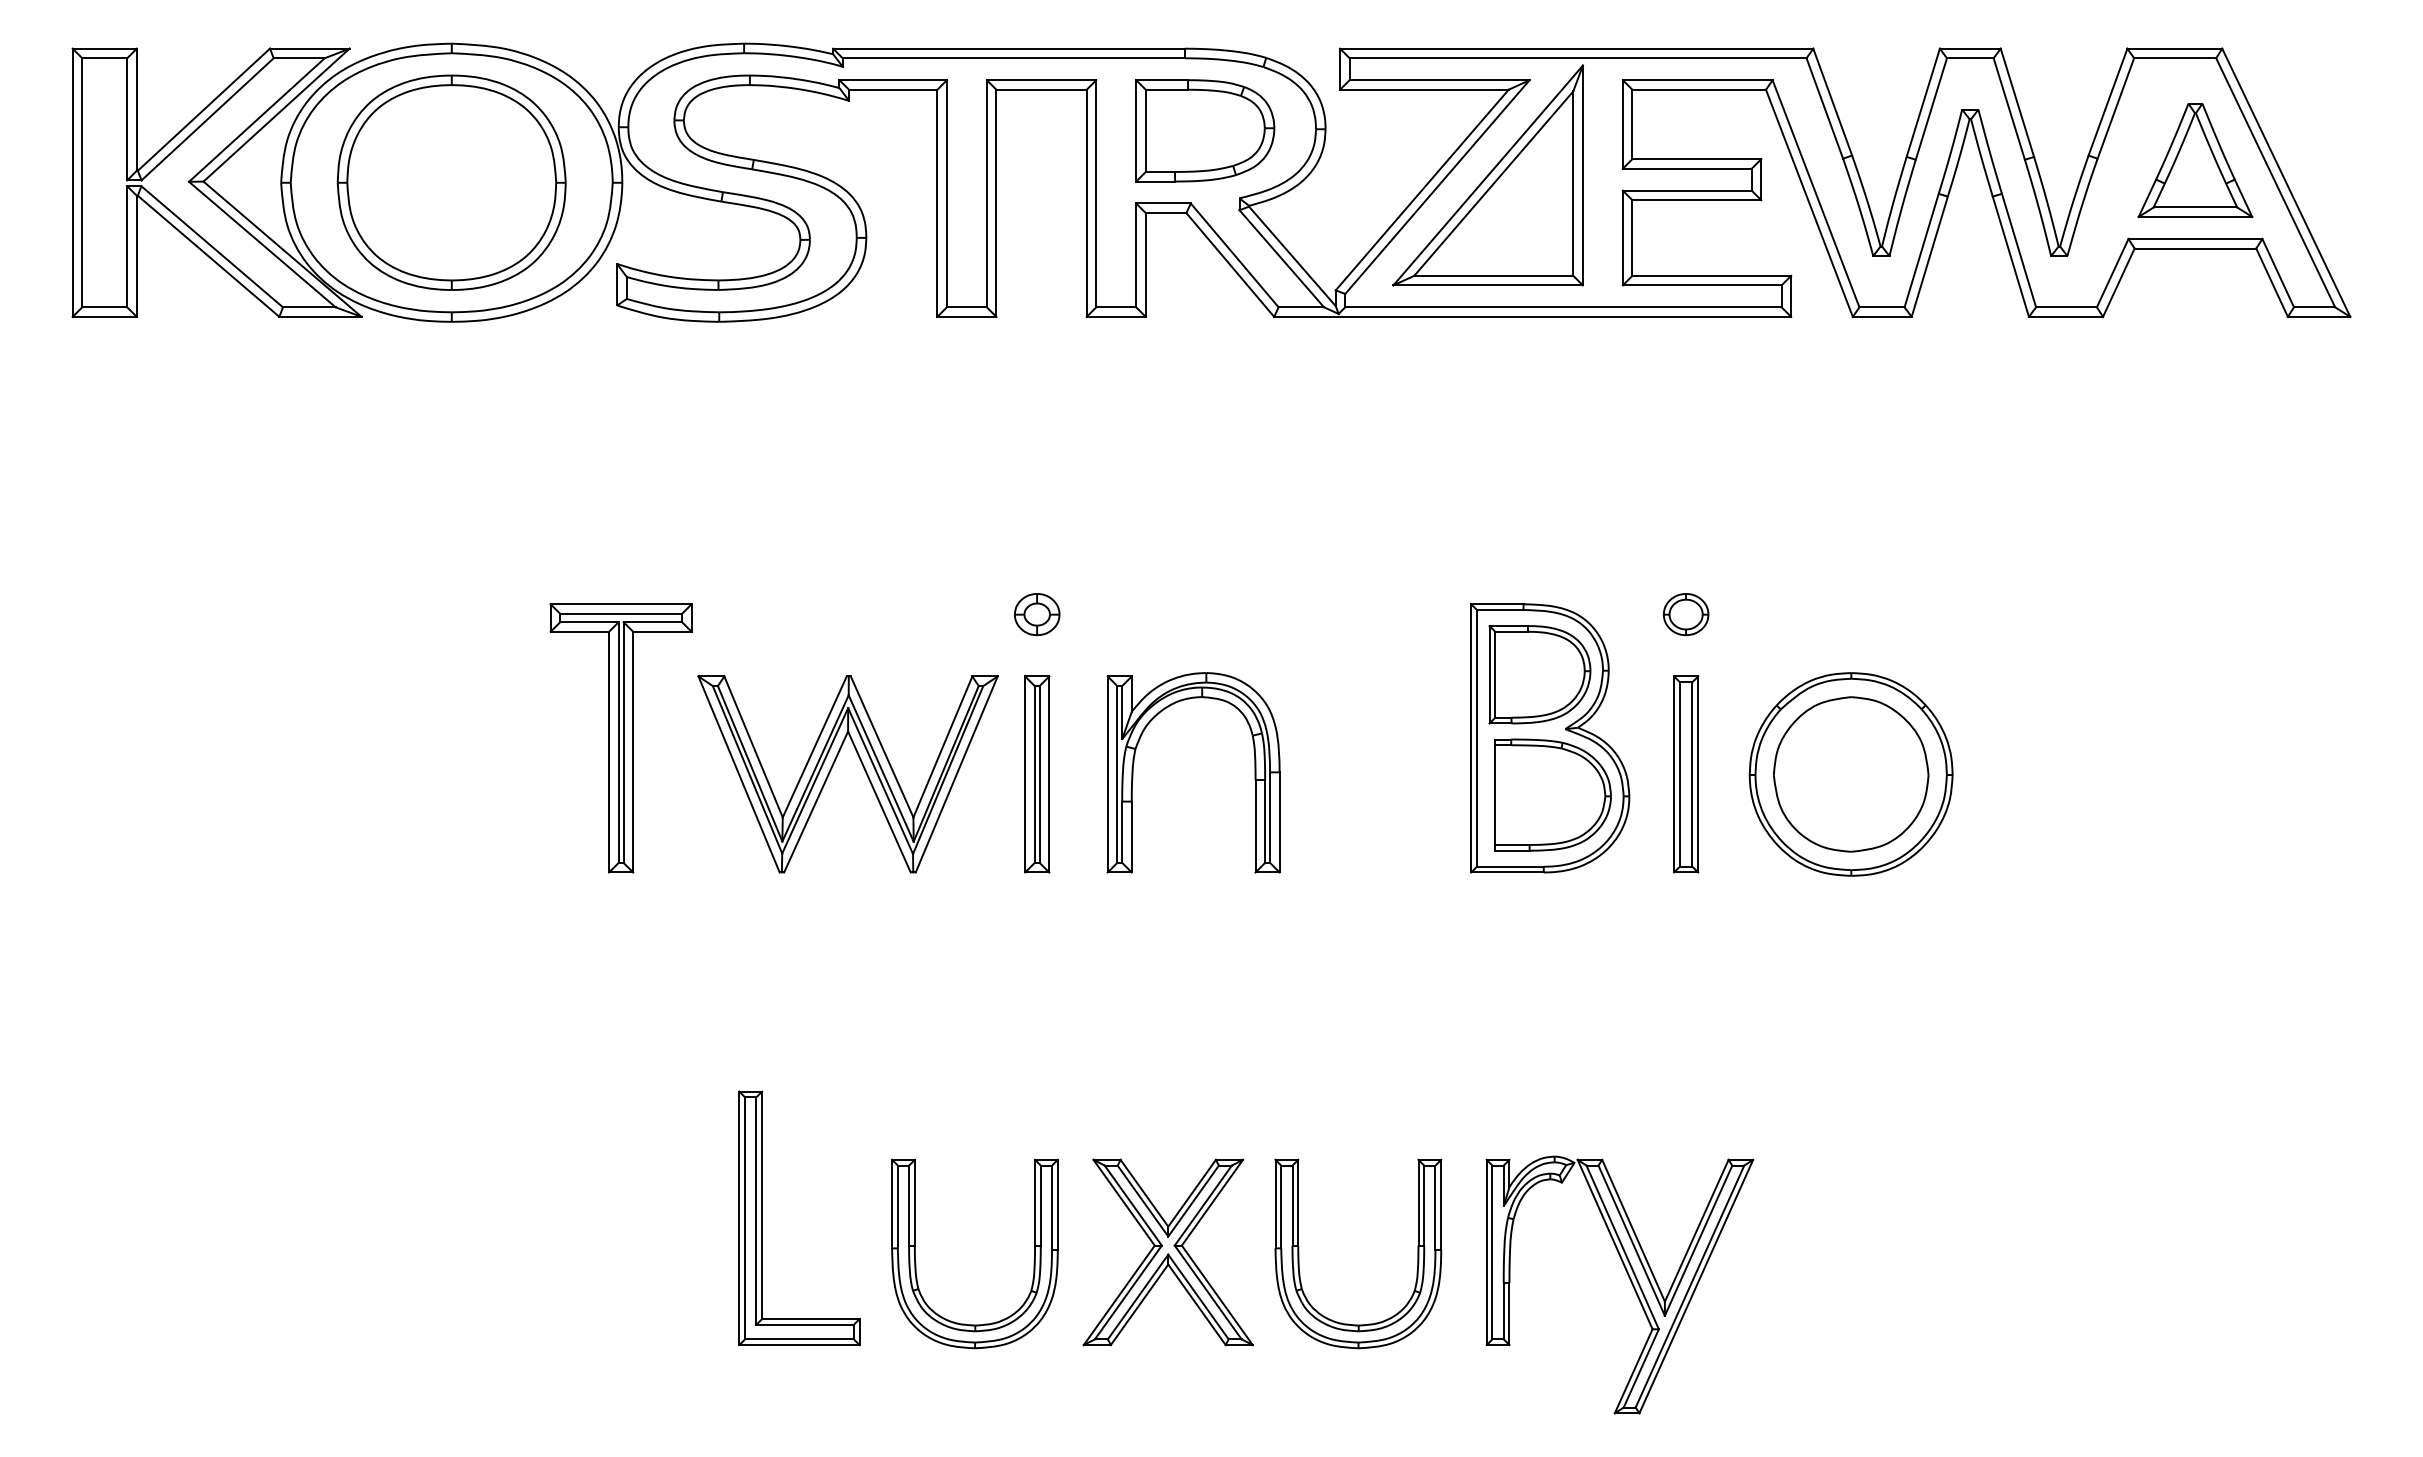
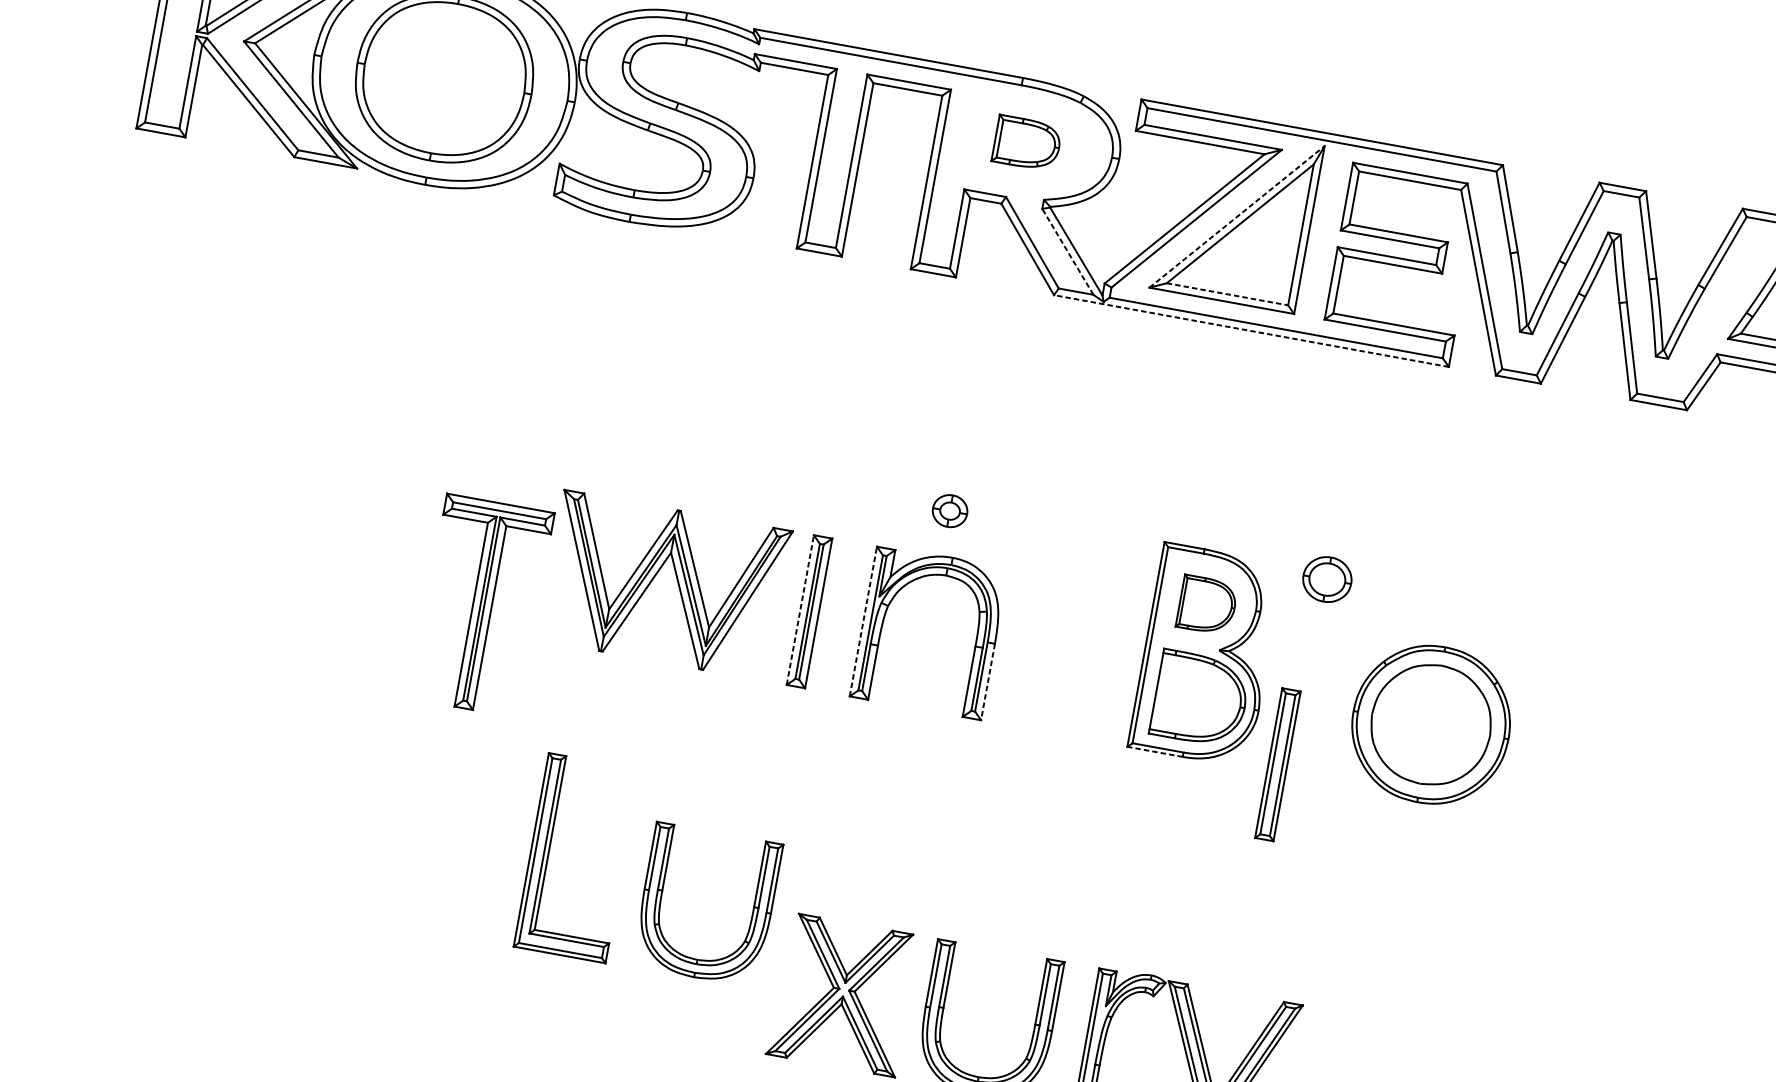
part: (1205, 130) -> (1027, 143), size x0.6
line: (1488, 175) -> (1237, 216), solid -> dashed
line: (1281, 258) -> (1067, 251), solid -> dashed
line: (1494, 275) -> (1228, 294), solid -> dashed
line: (1532, 316) -> (1251, 330), solid -> dashed
part: (1037, 614) -> (950, 511), moved
part: (1685, 614) -> (1326, 579), size x1.4
part: (1539, 674) -> (1207, 605), size x0.7
part: (620, 738) -> (481, 605), moved
line: (1025, 773) -> (800, 609), solid -> dashed
line: (1107, 773) -> (863, 620), solid -> dashed
part: (1686, 774) -> (1278, 764), moved
line: (1279, 822) -> (987, 682), solid -> dashed
line: (1507, 872) -> (1155, 751), solid -> dashed
part: (762, 1218) -> (548, 853), moved
part: (916, 1263) -> (661, 904), moved

